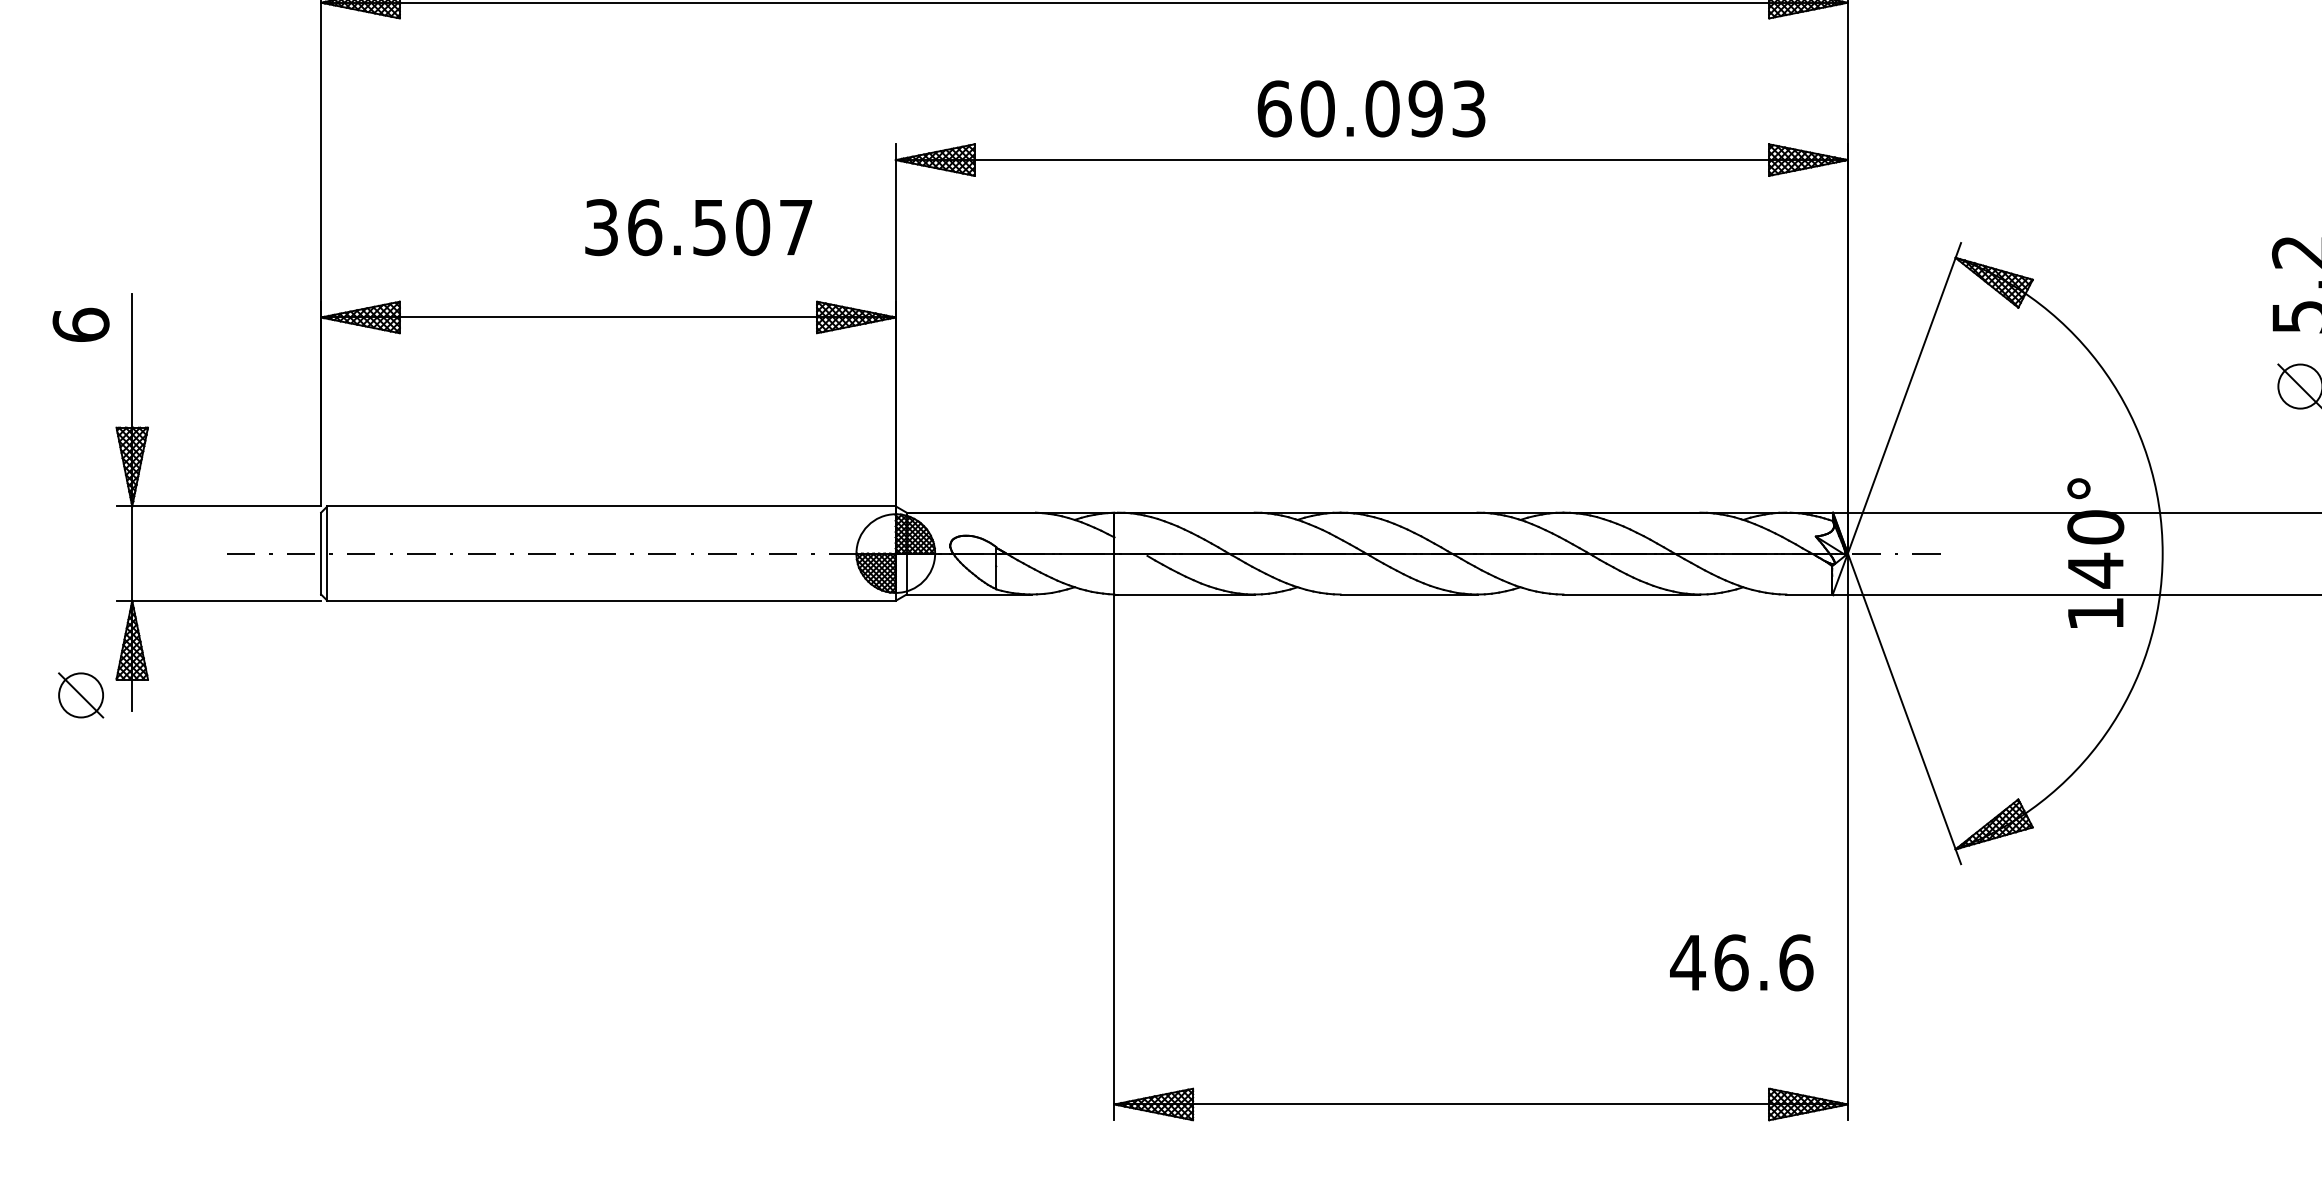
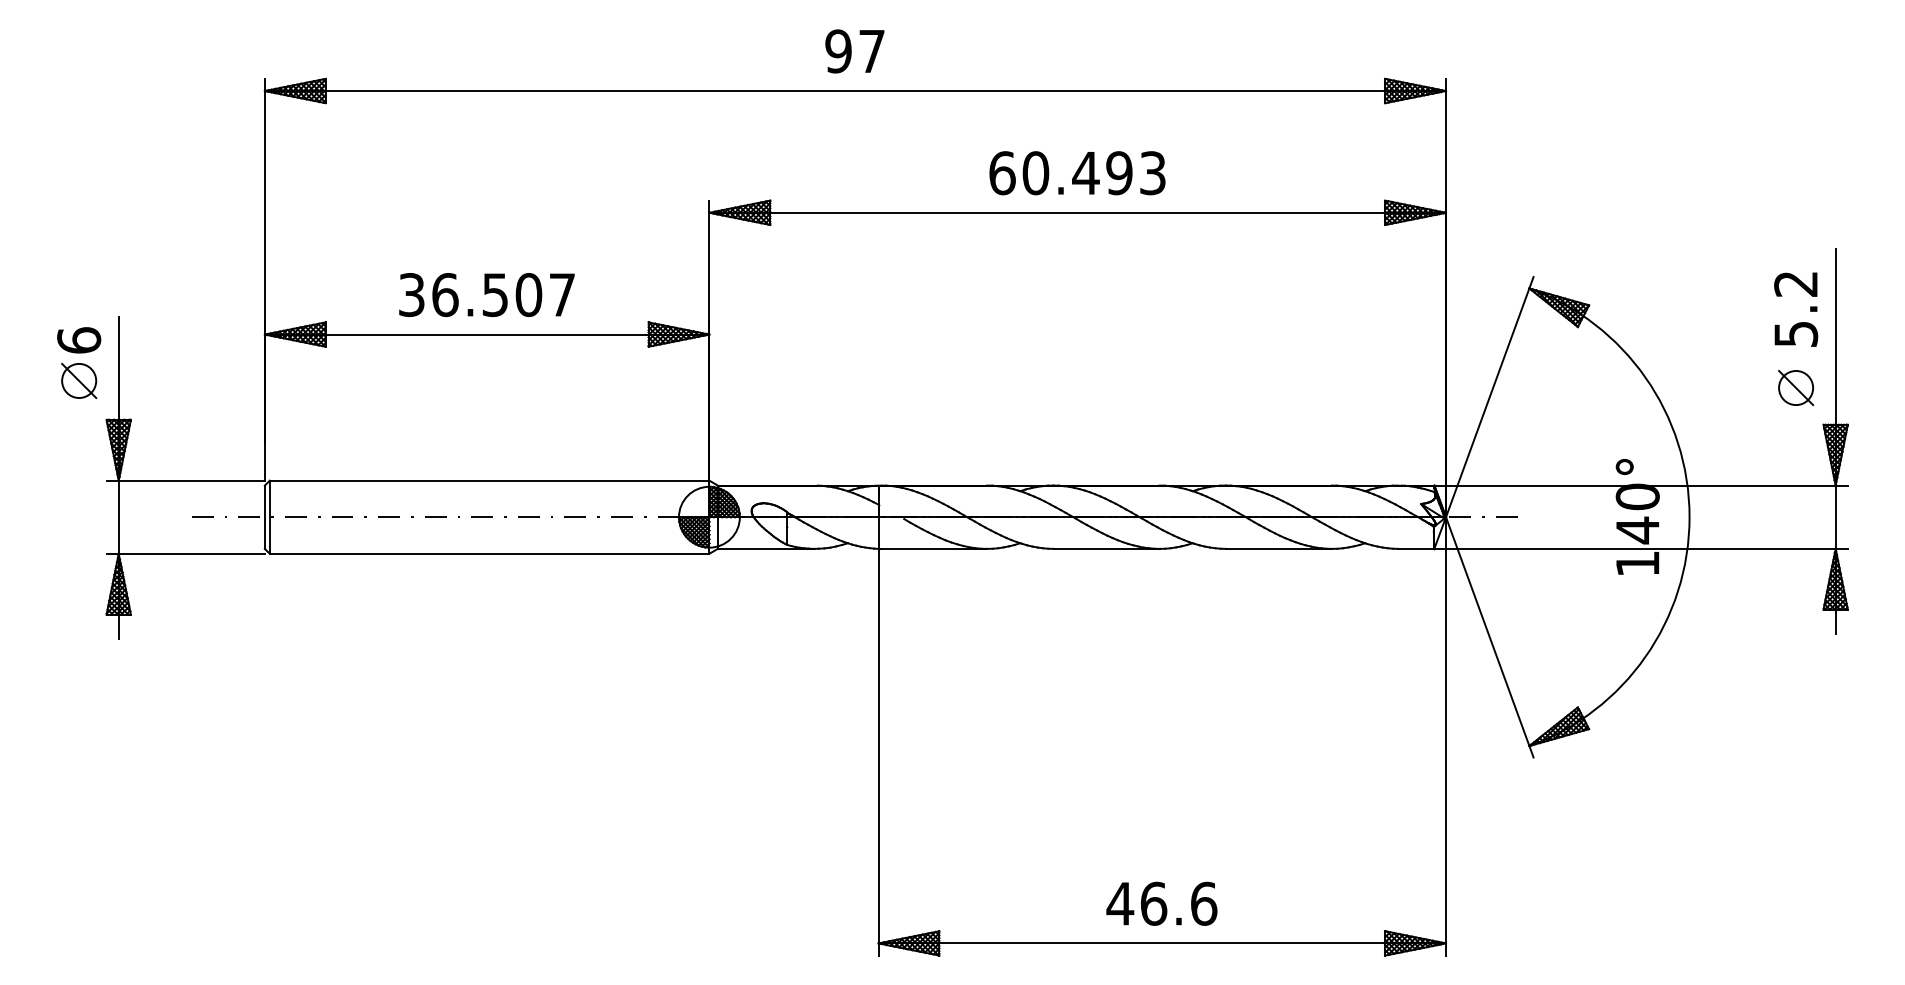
text: (1381, 109) -> (1085, 173), 60.093 -> 60.493
text: (698, 228) -> (486, 295), moved
part: (81, 694) -> (79, 380), moved
text: (1741, 962) -> (1161, 903), moved

